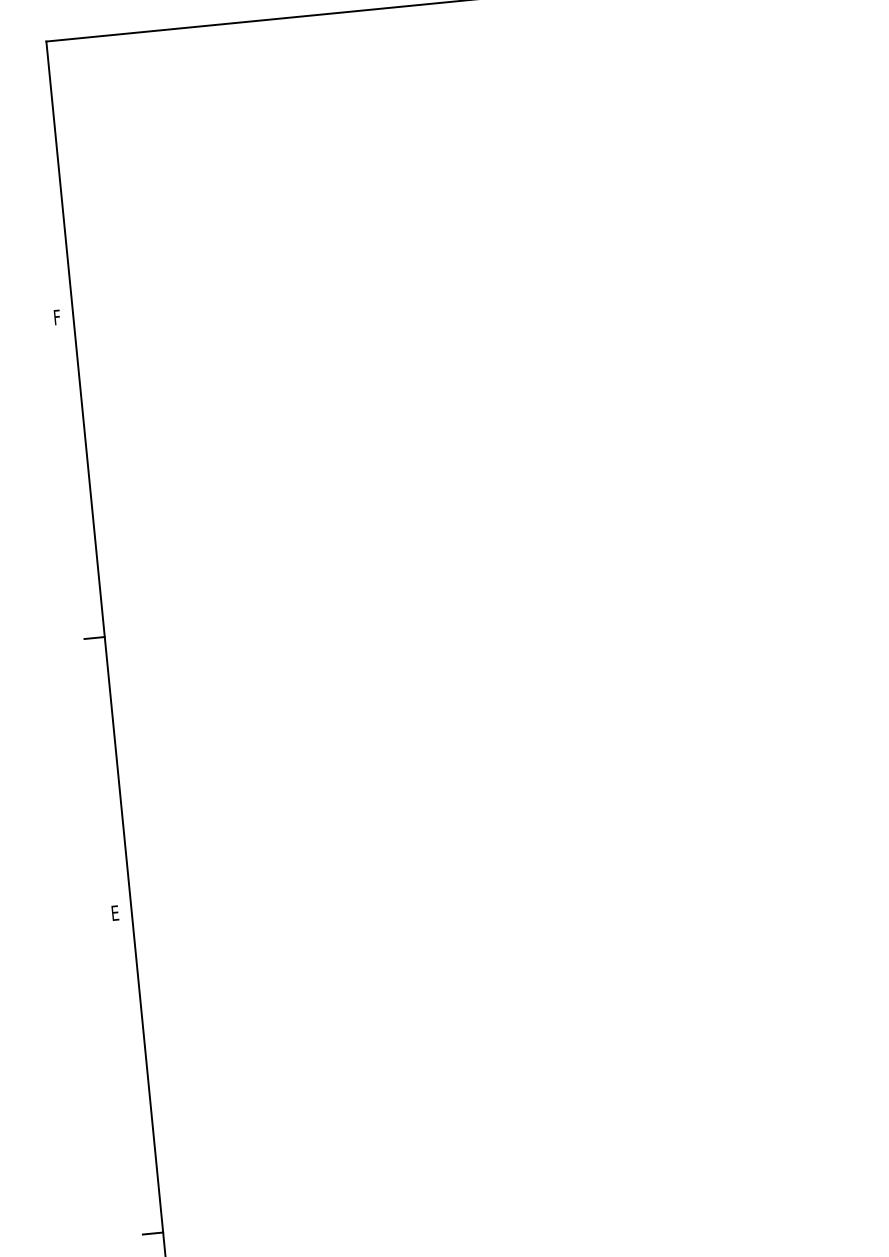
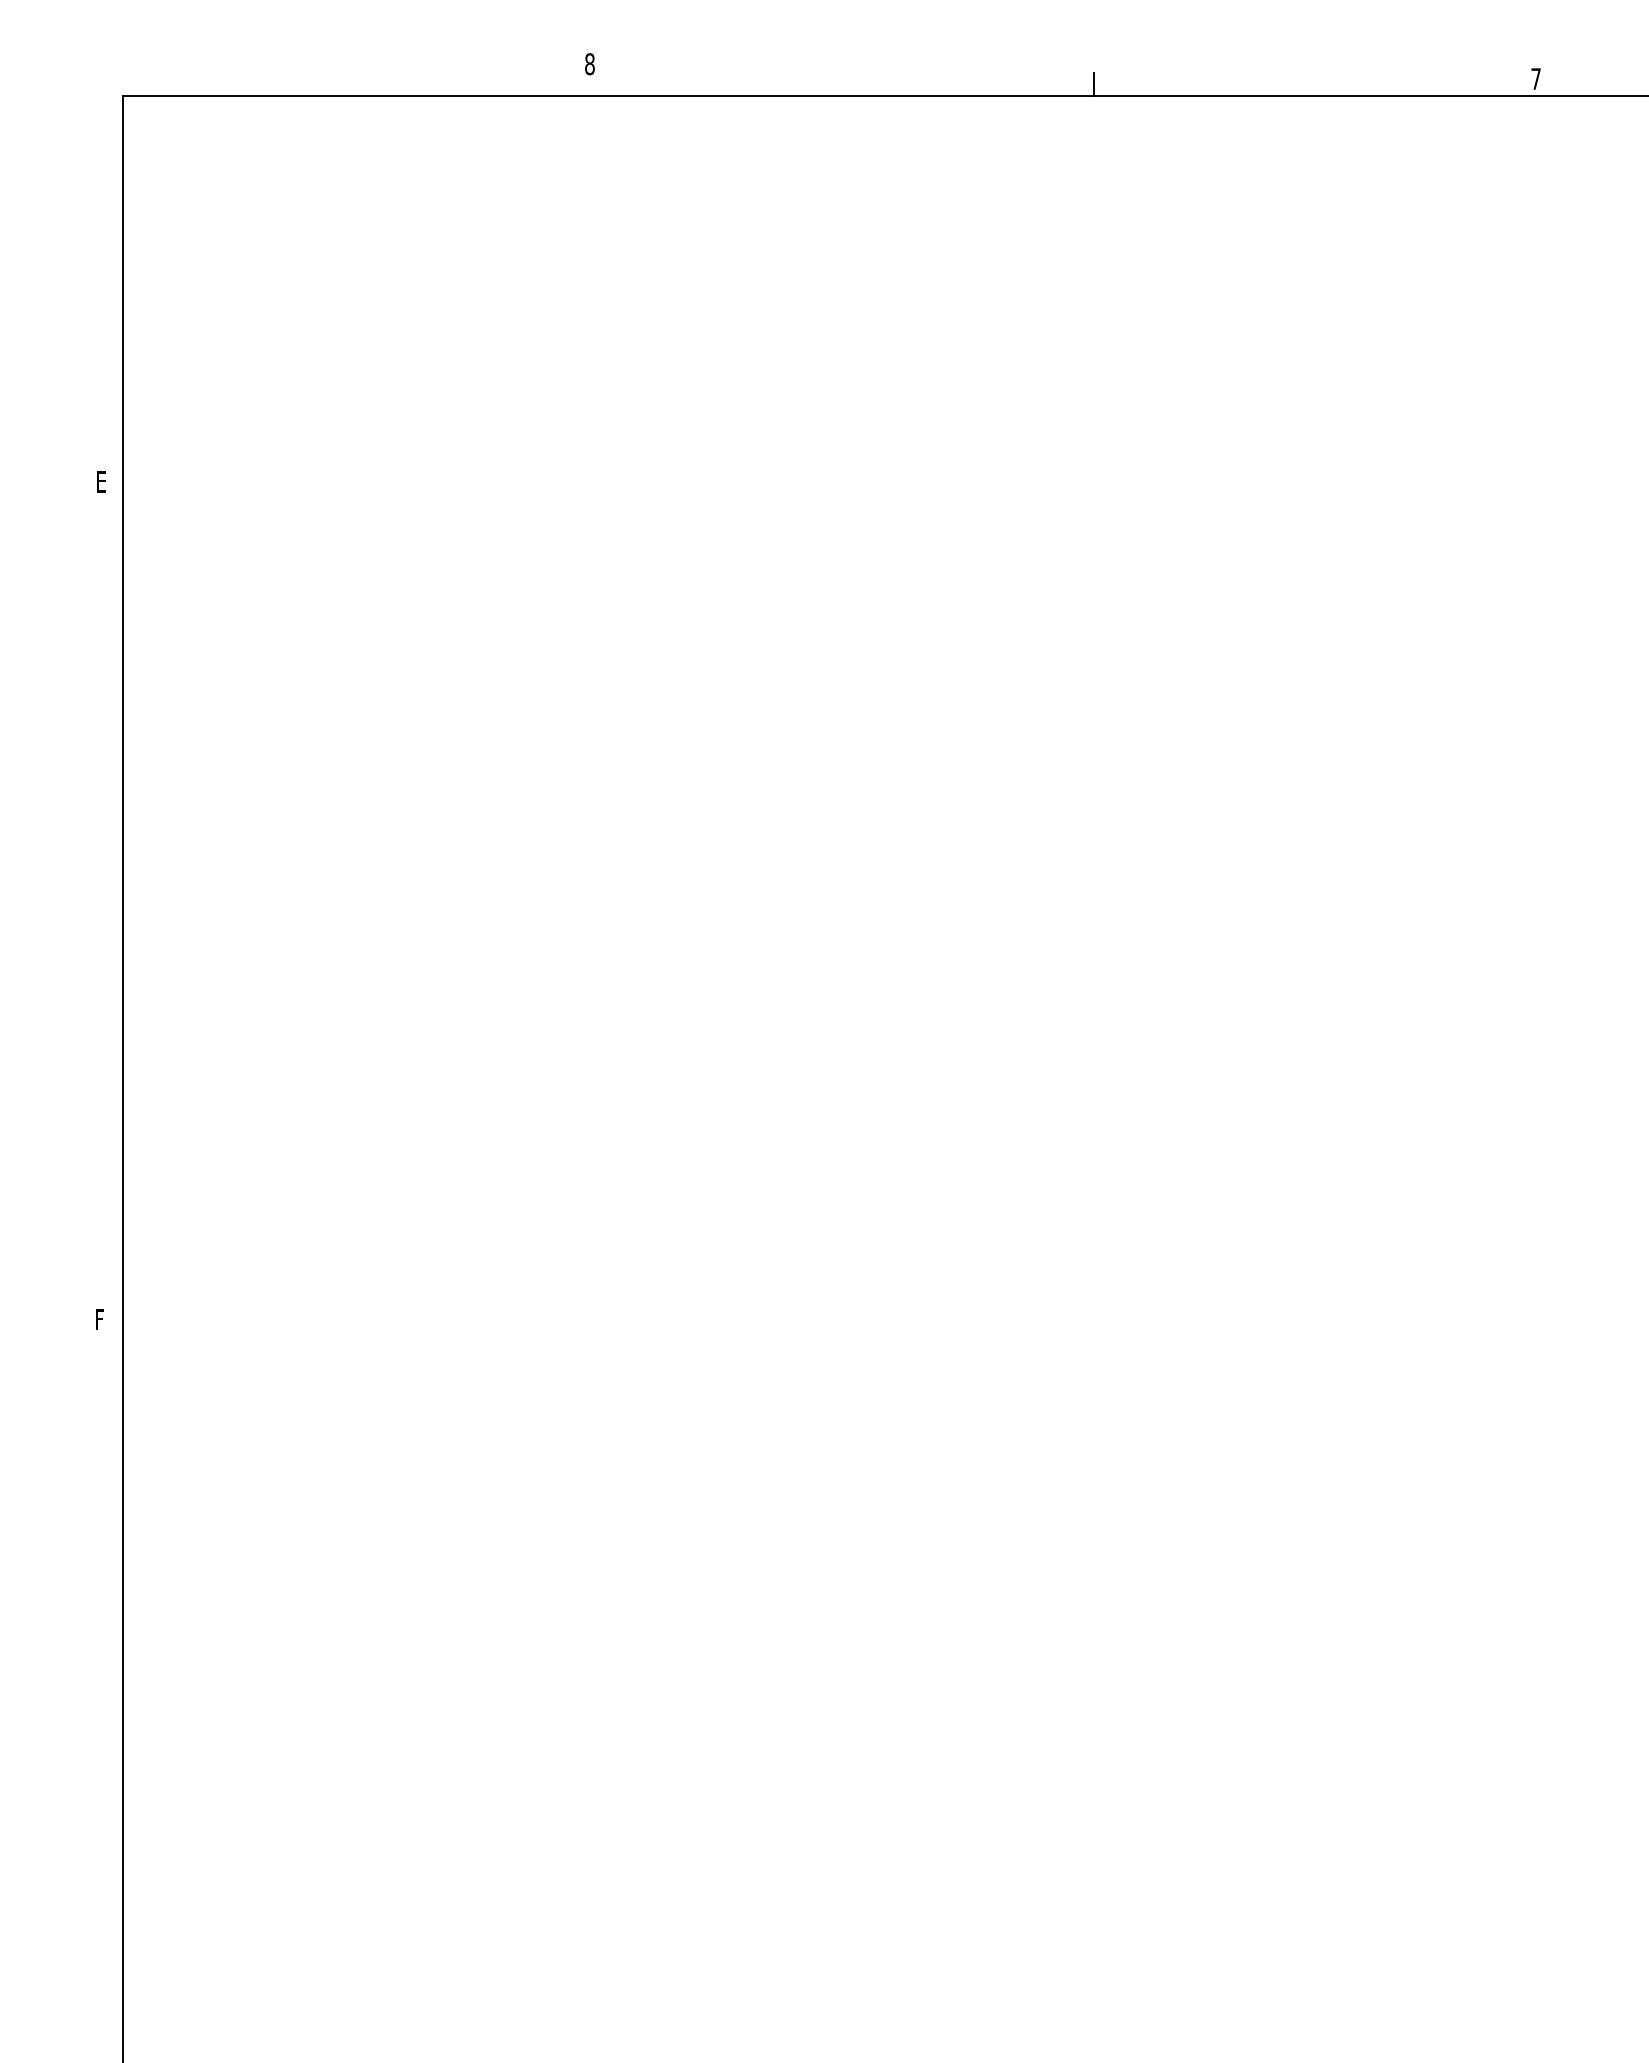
text: (58, 317) -> (102, 481), F -> E
line: (94, 637) -> (108, 933), removed
text: (116, 912) -> (101, 1319), E -> F
line: (152, 1233) -> (108, 1771), removed

